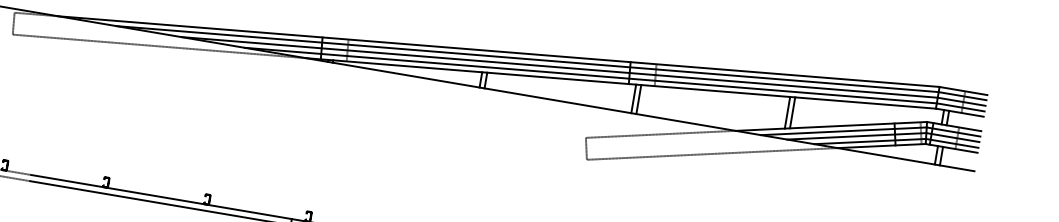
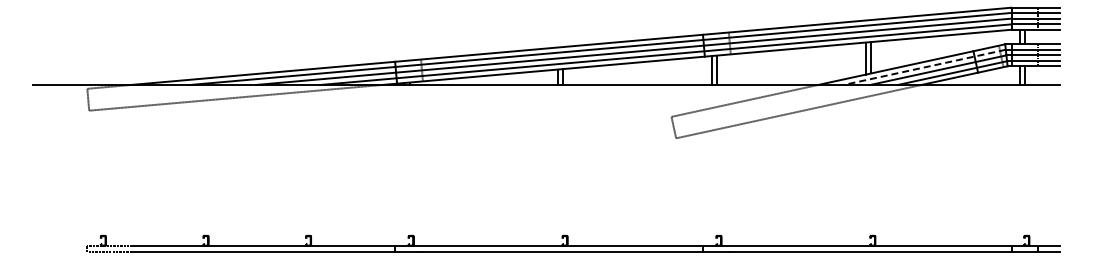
line: (843, 131) -> (924, 67), solid -> dashed

